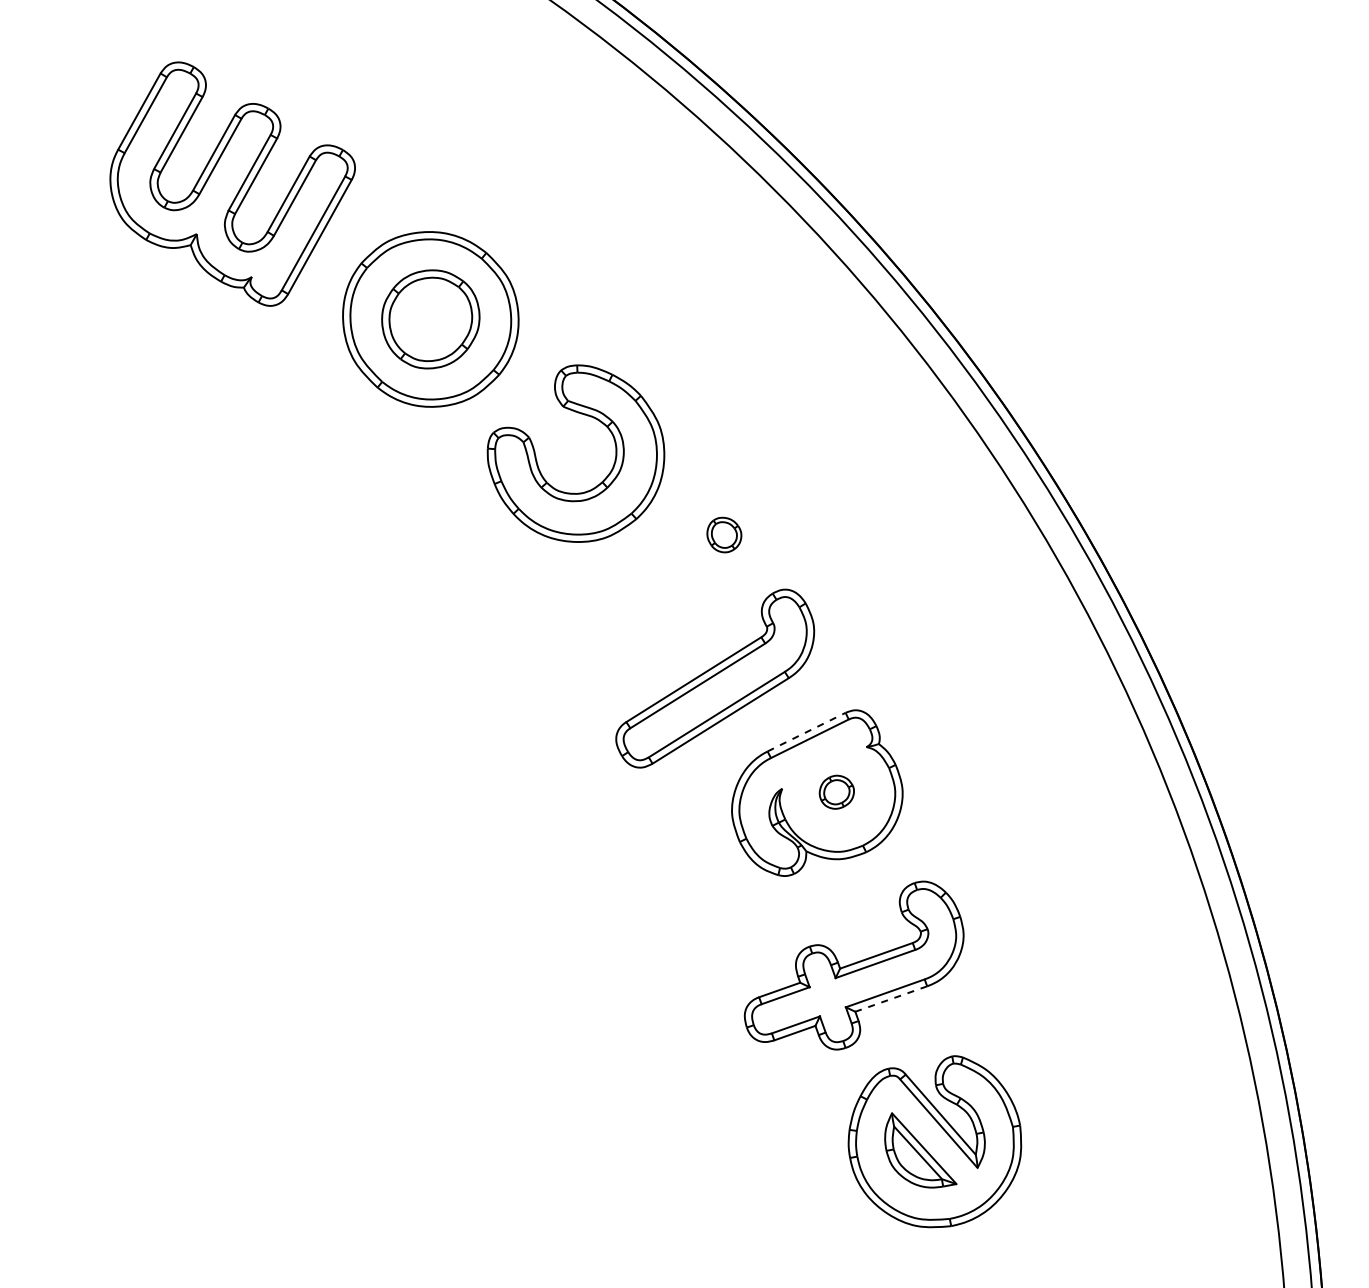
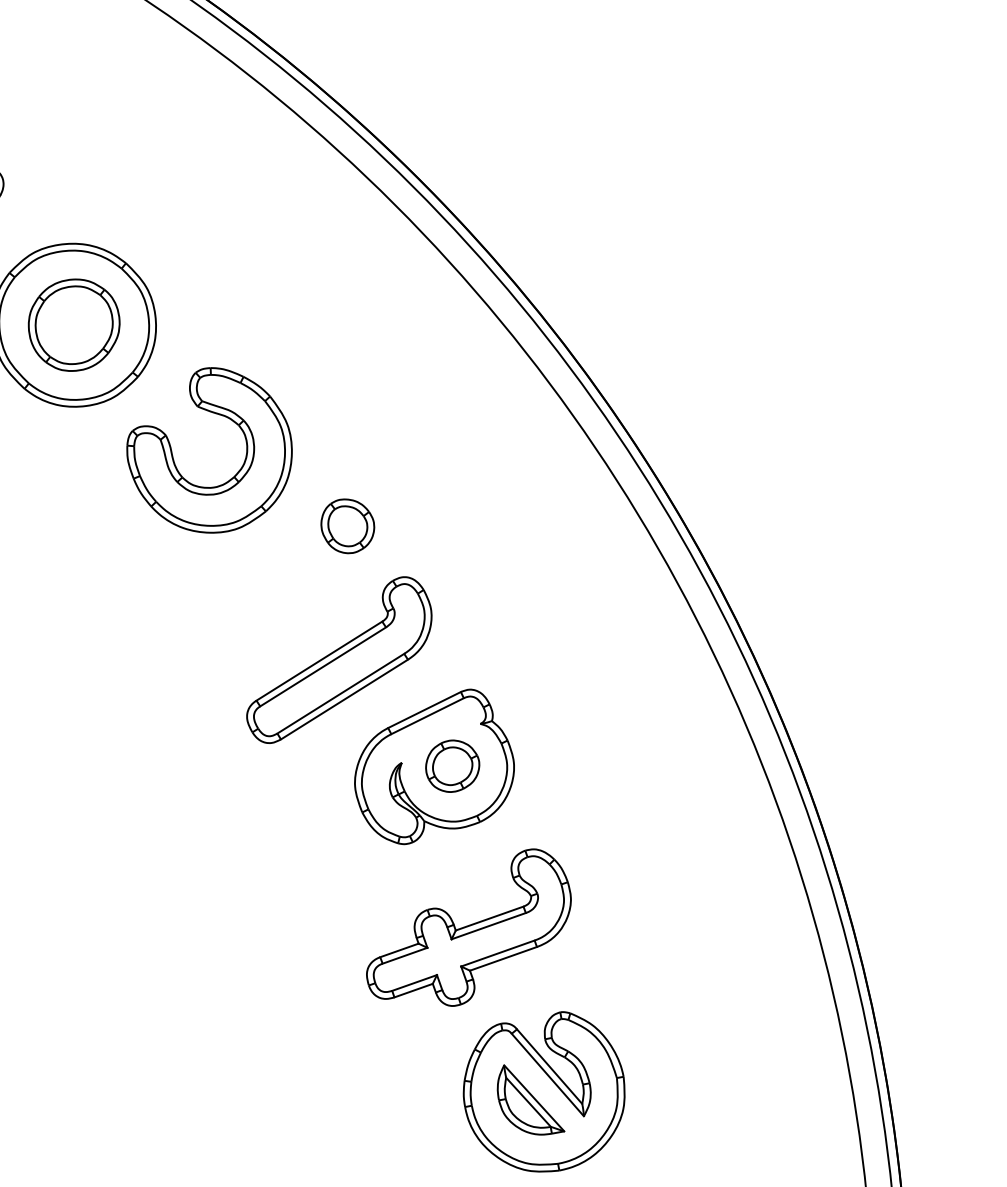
part: (724, 534) -> (348, 525), size x1.67
line: (806, 732) -> (424, 710), dashed -> solid
part: (836, 791) -> (452, 765), size x1.67
line: (890, 999) -> (502, 959), dashed -> solid

